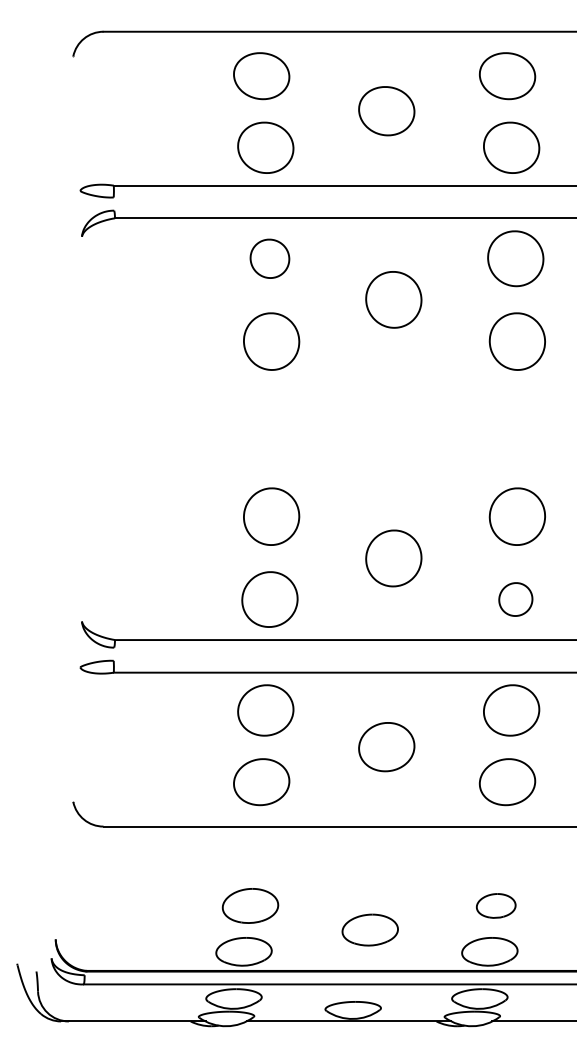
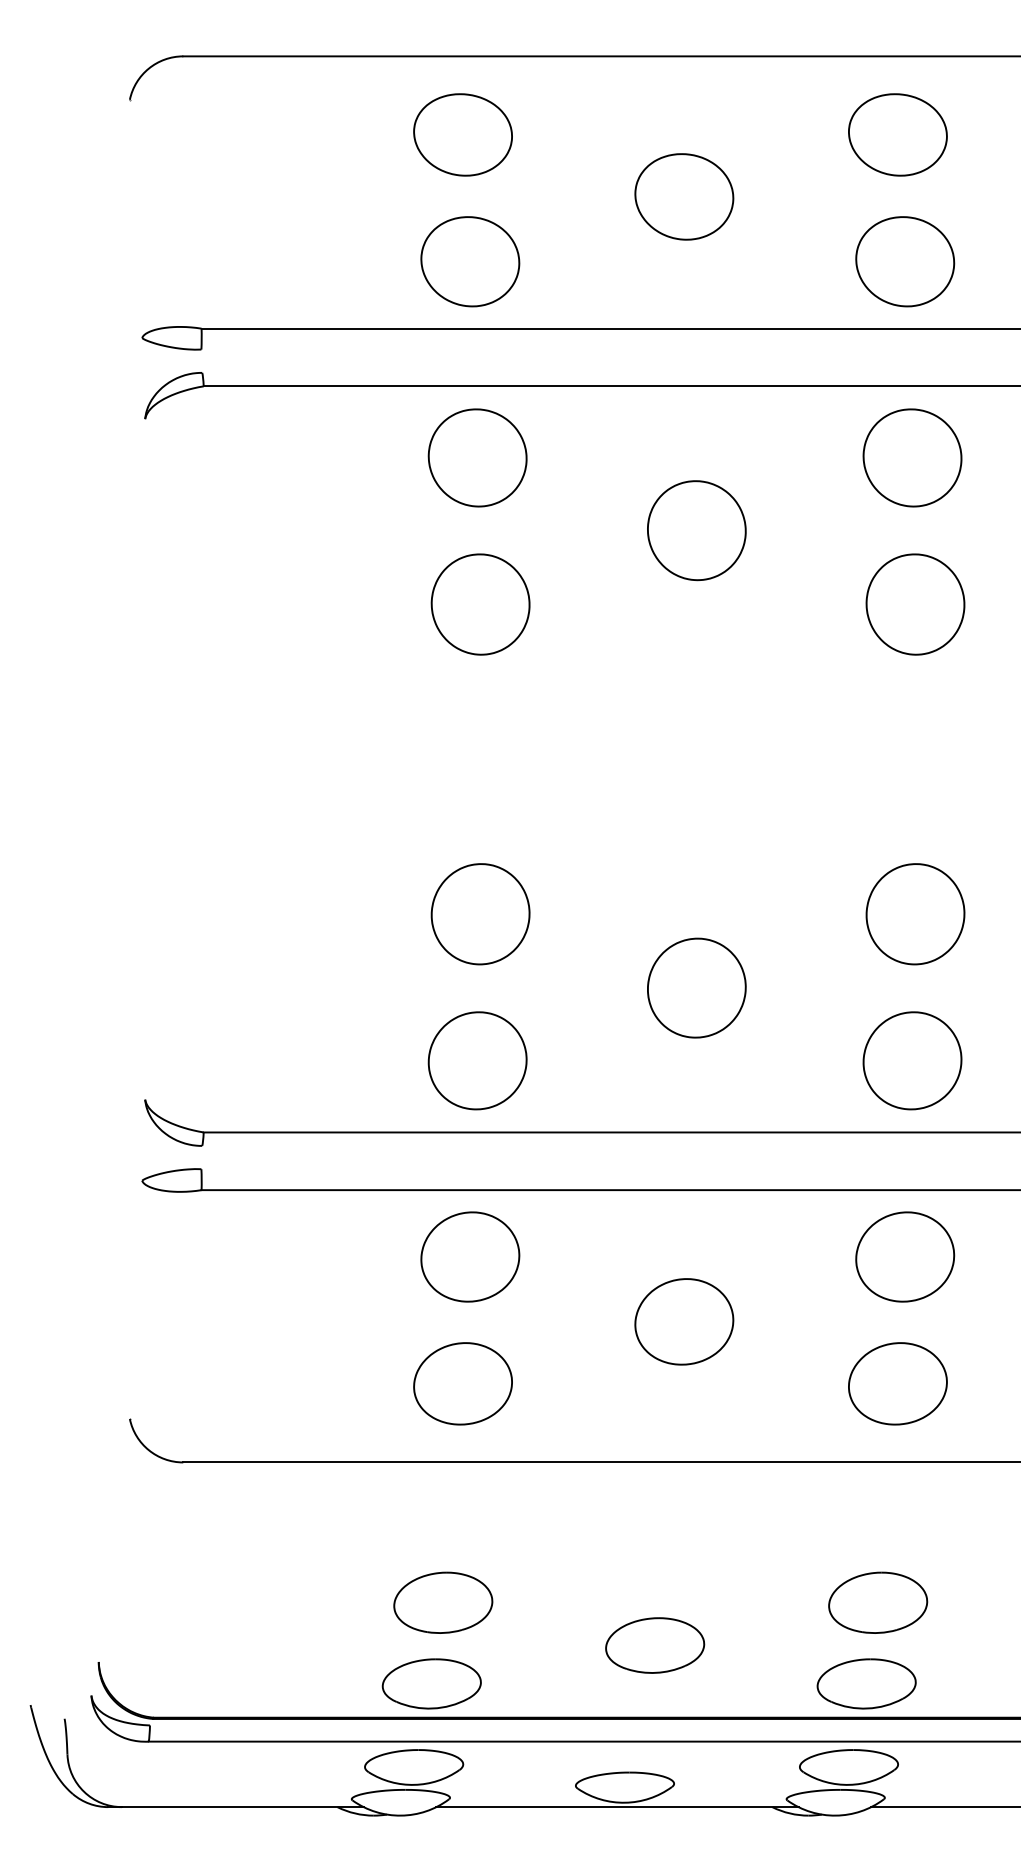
part: (269, 258) -> (476, 457), size x1.43
part: (515, 599) -> (912, 1060), size x1.67
part: (495, 905) -> (876, 1602), size x1.43

